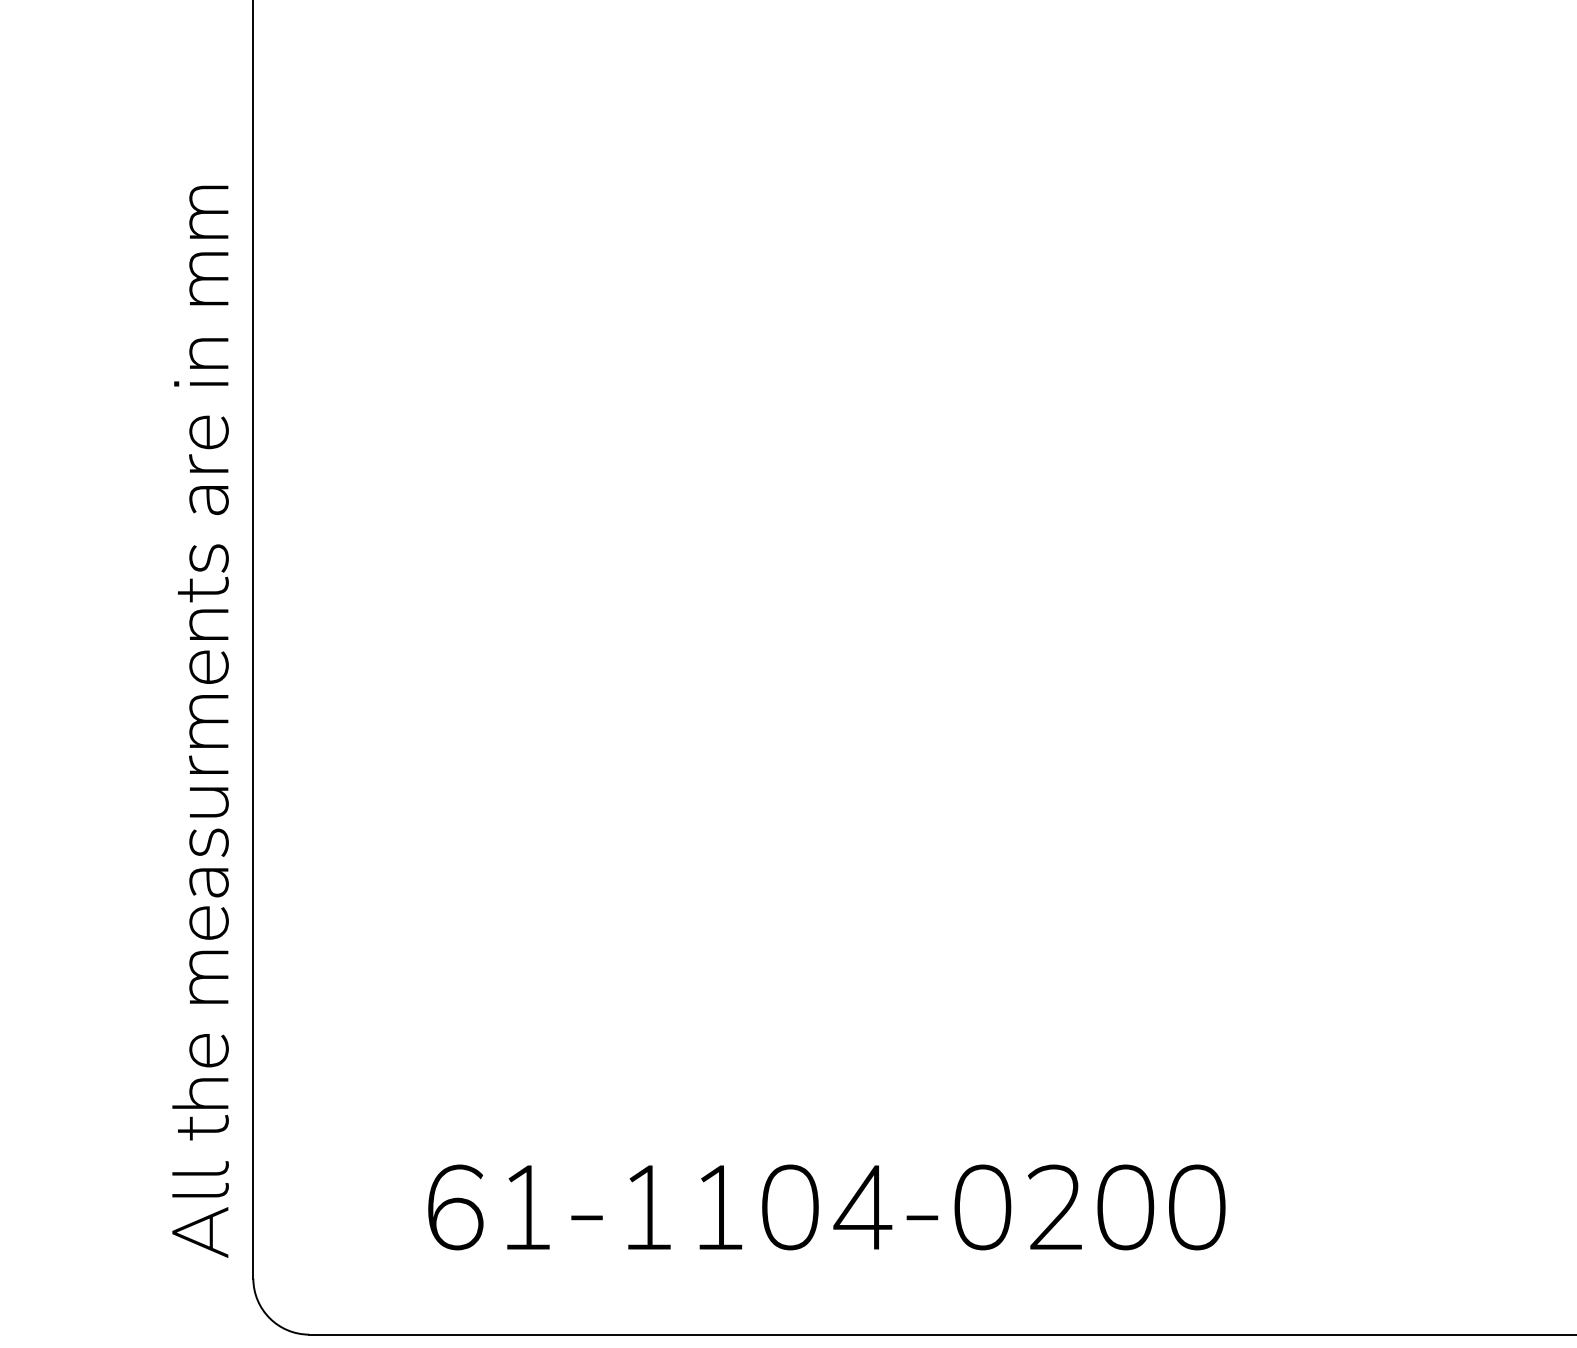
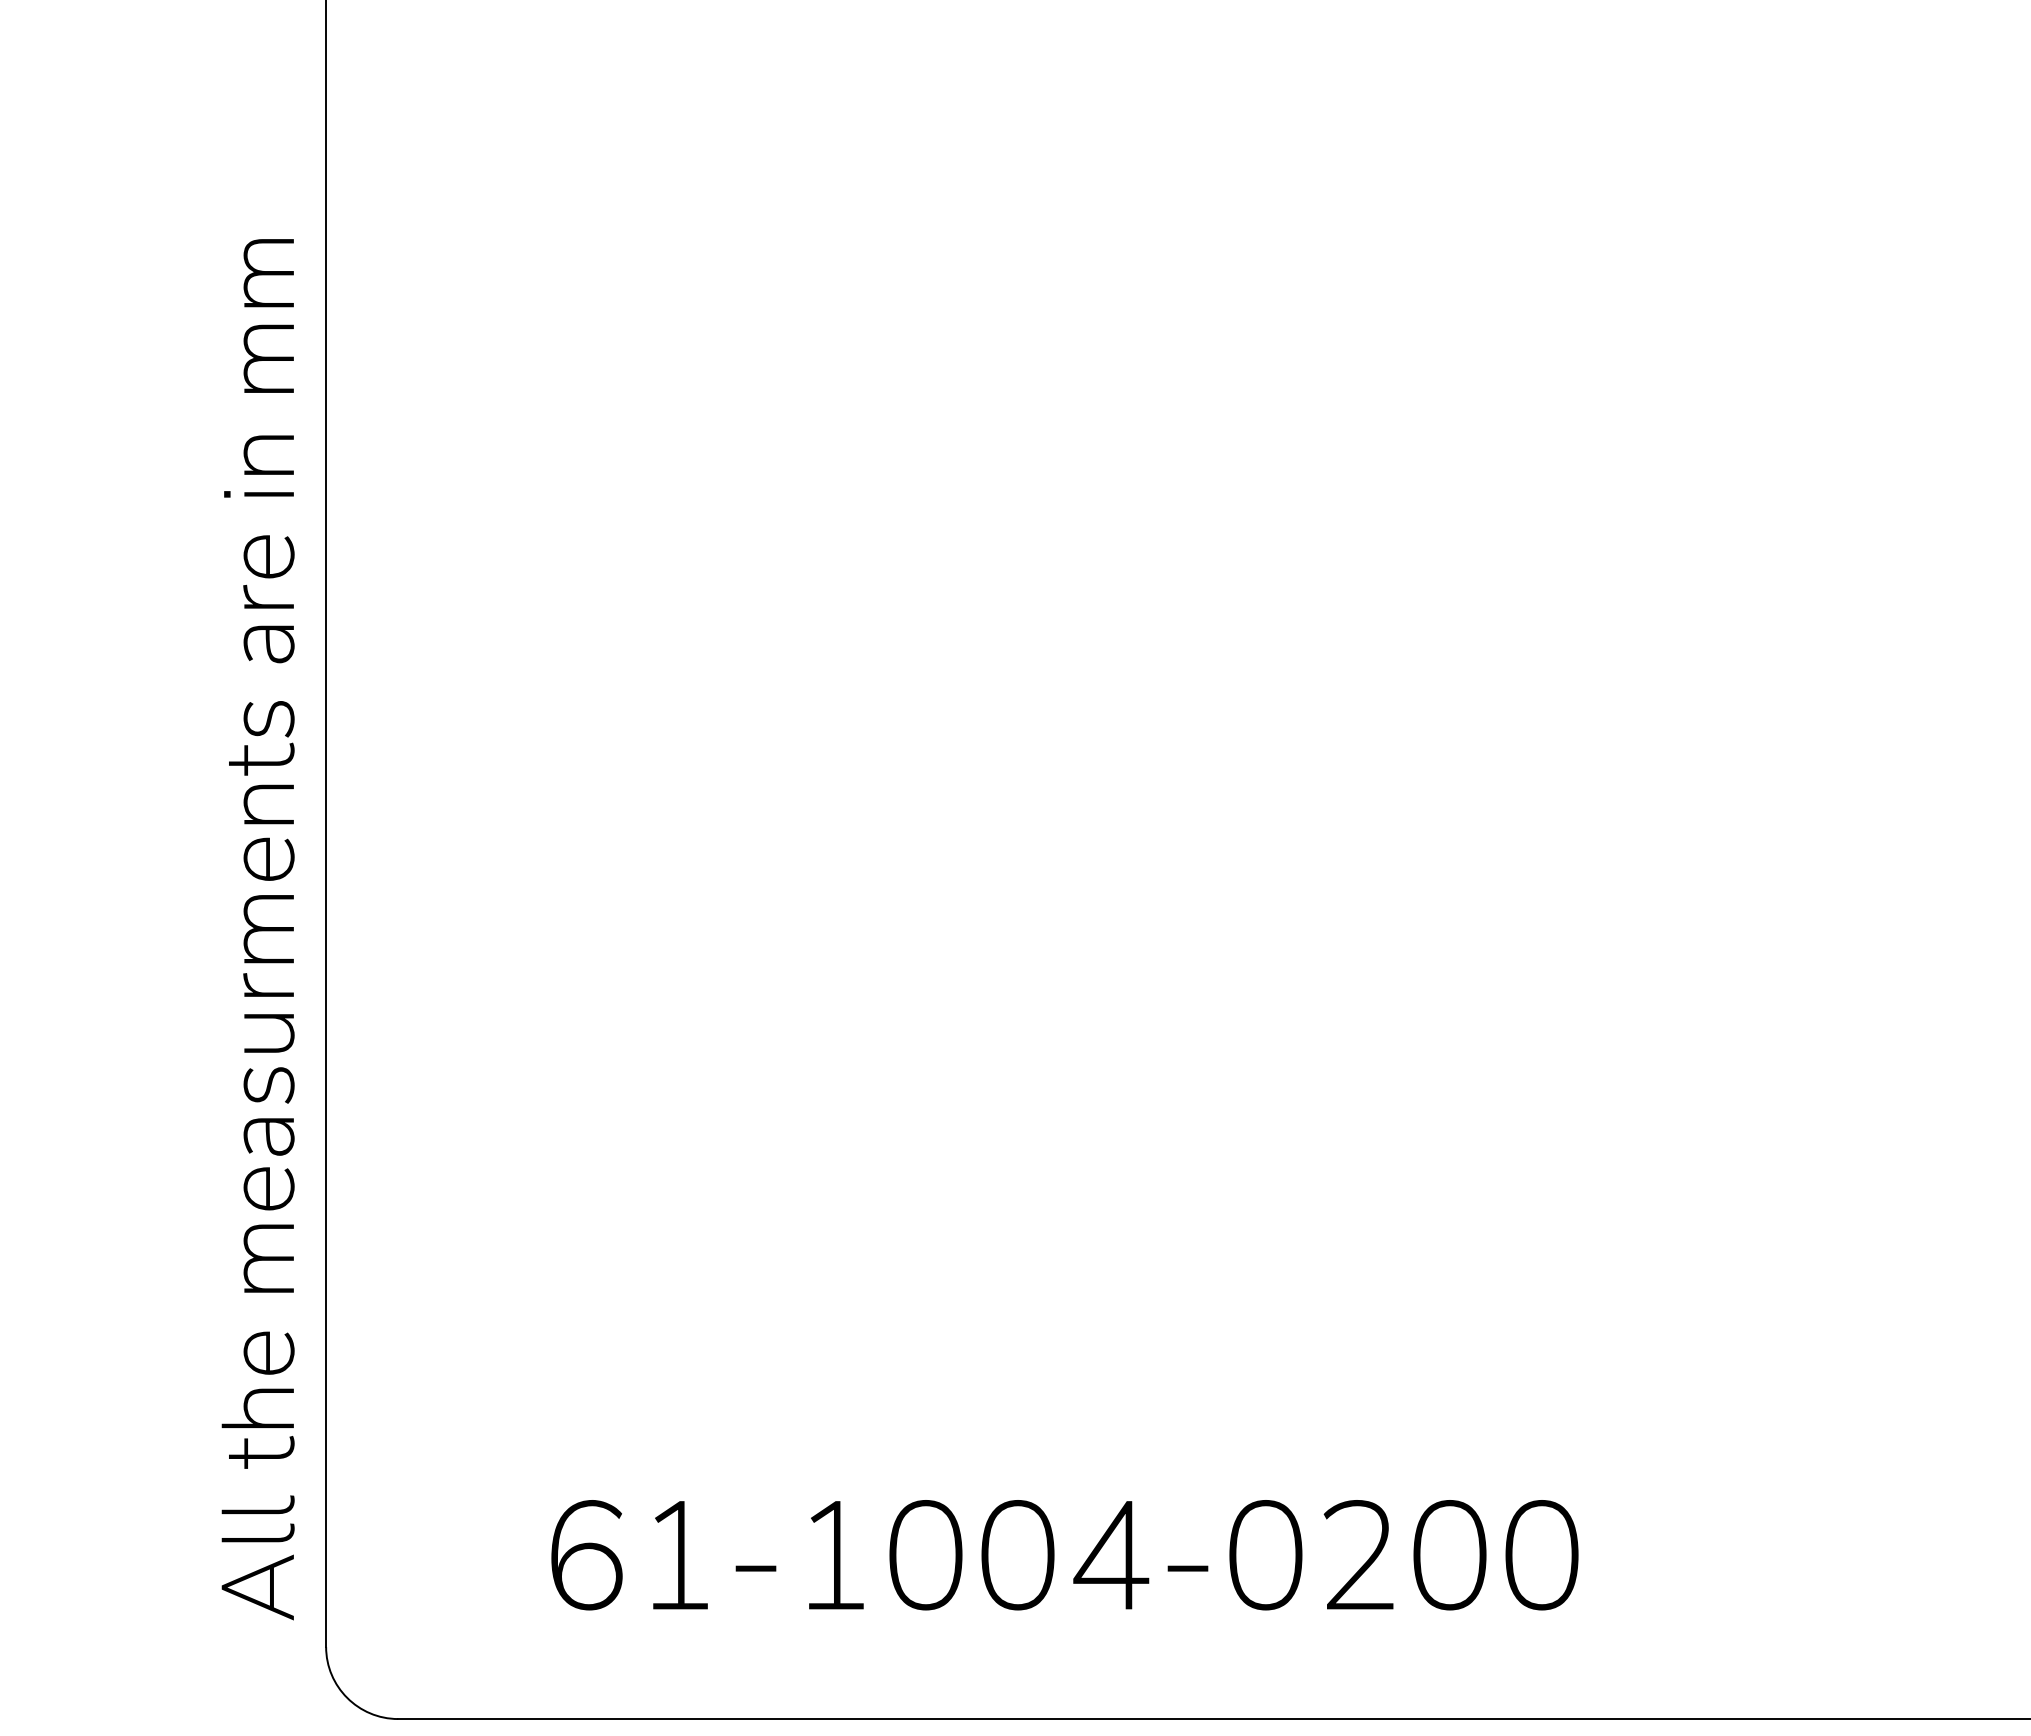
text: (718, 1207) -> (925, 1555), 61-1104-0200 -> 61-1004-0200

